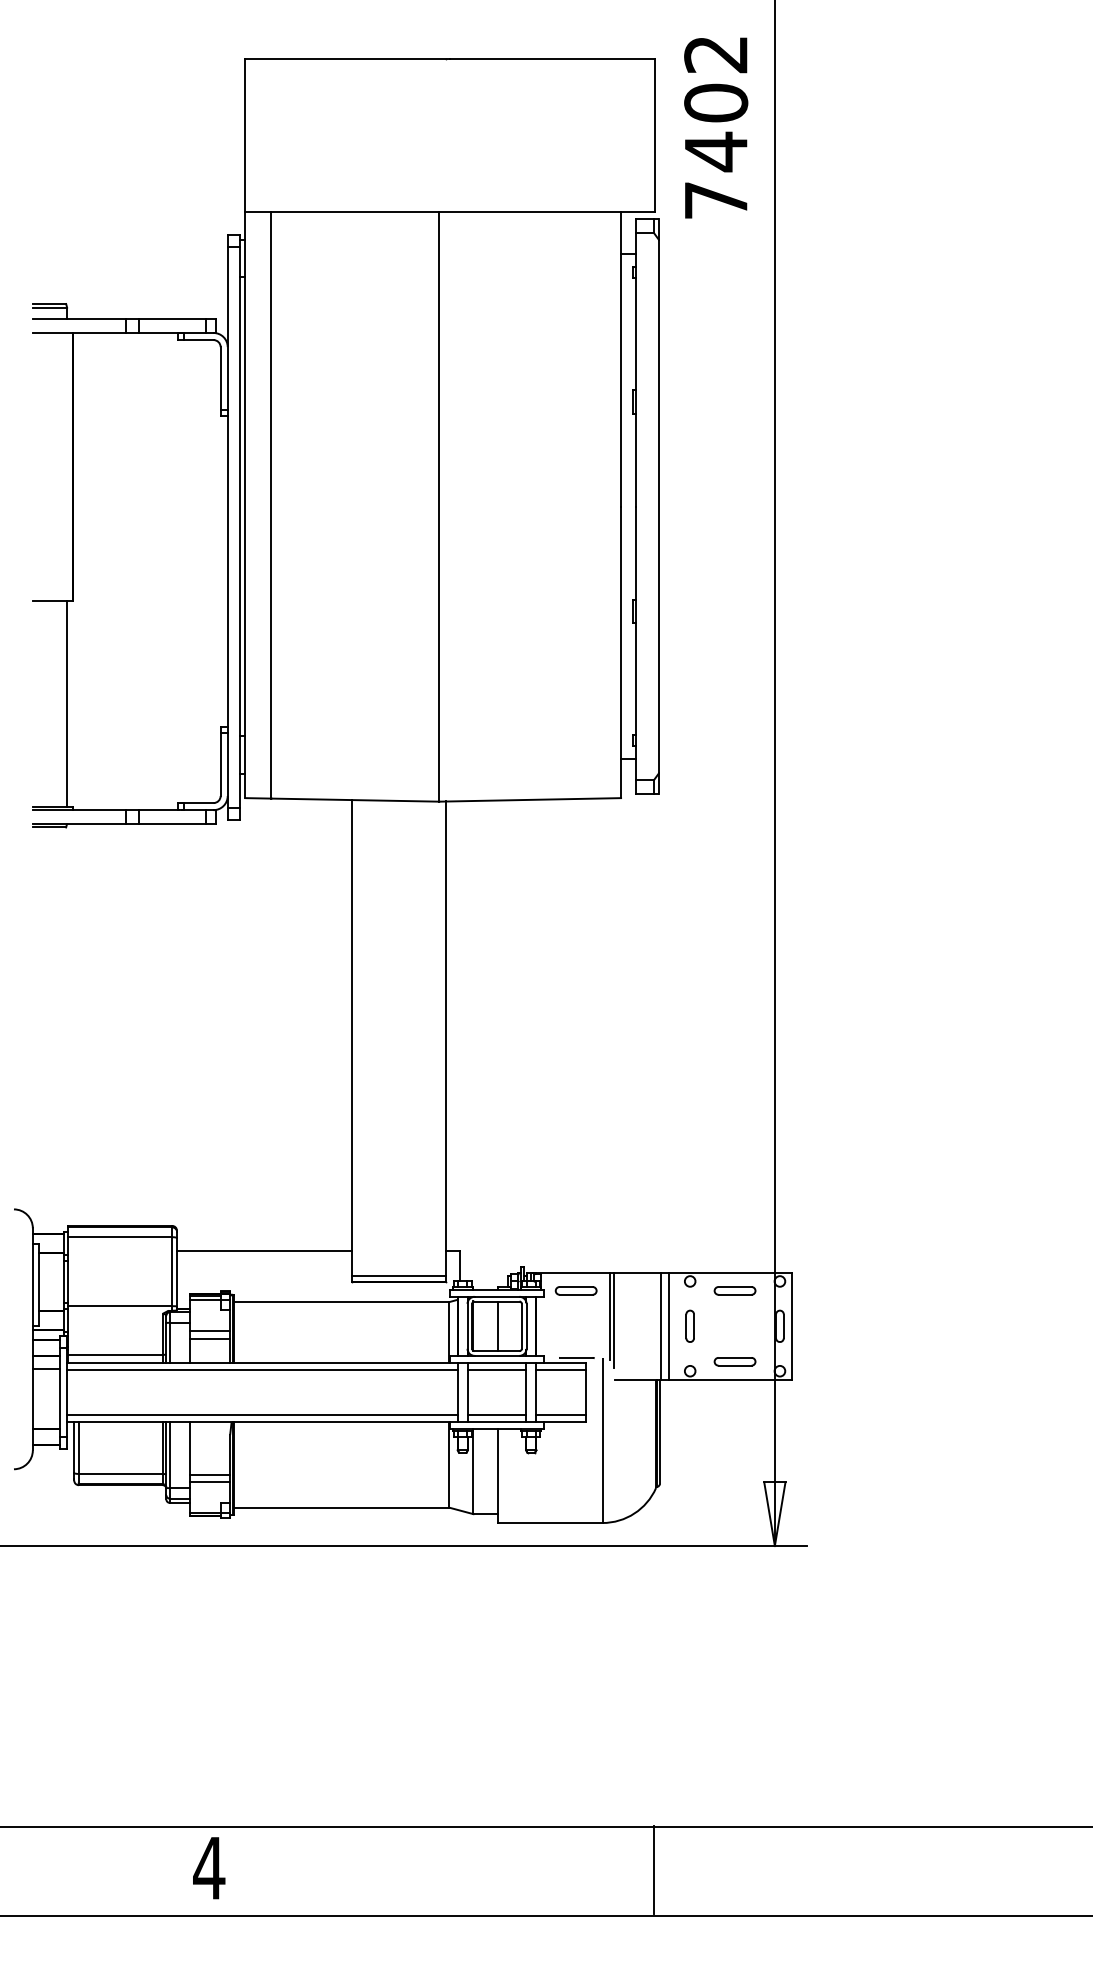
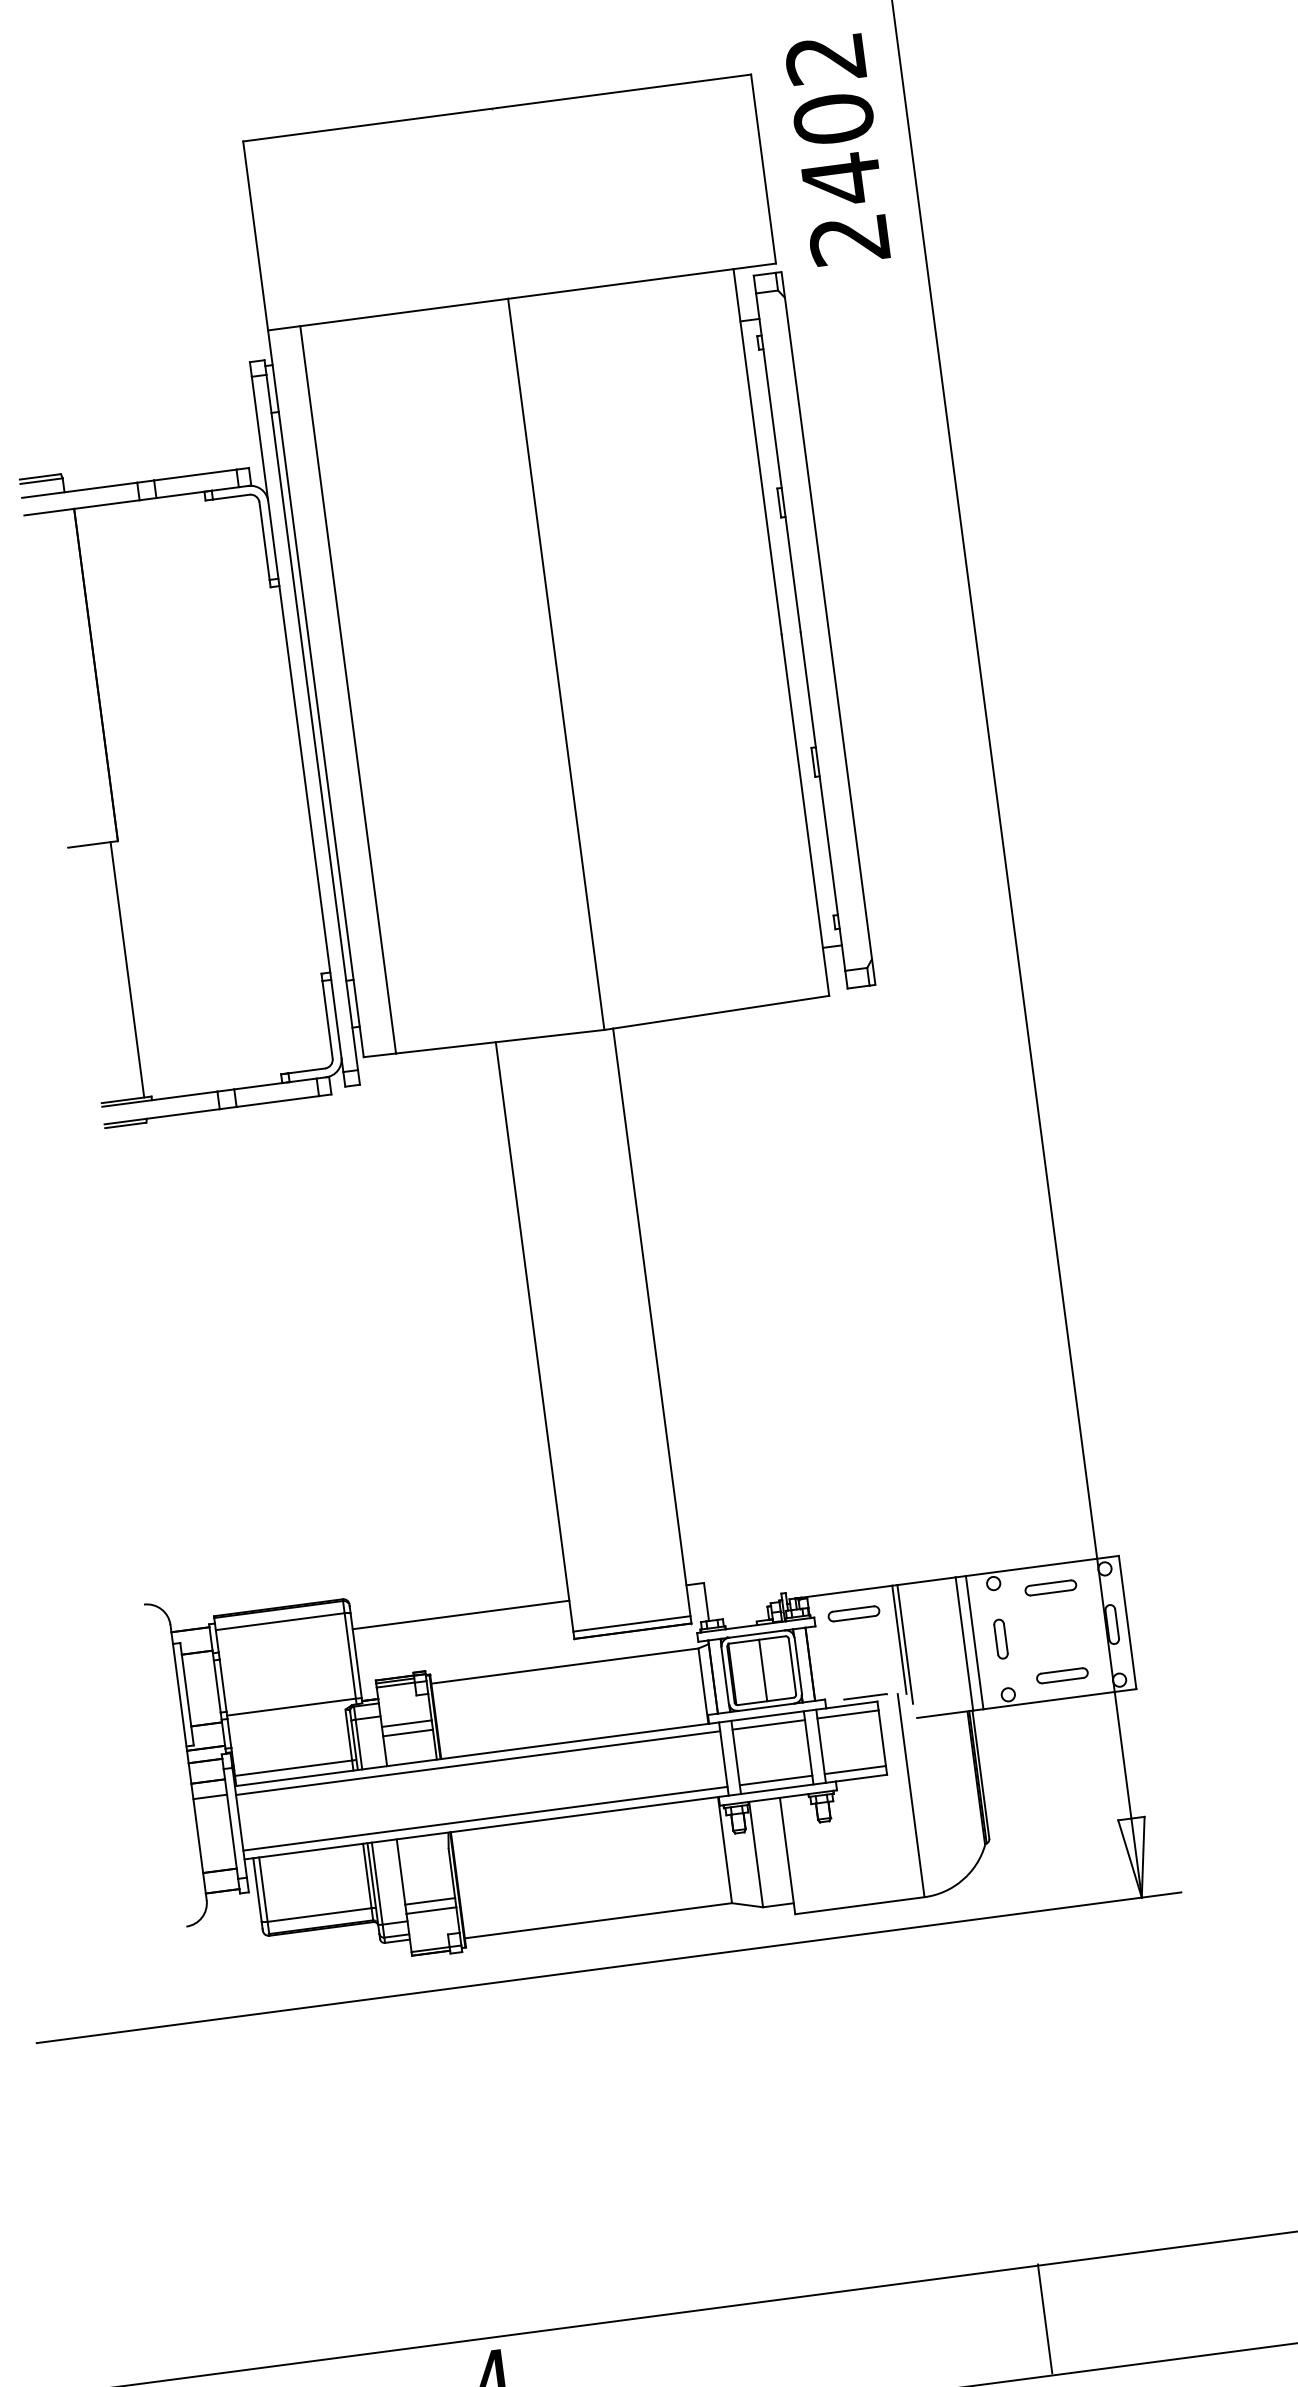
text: (715, 200) -> (848, 239), 7402 -> 2402

